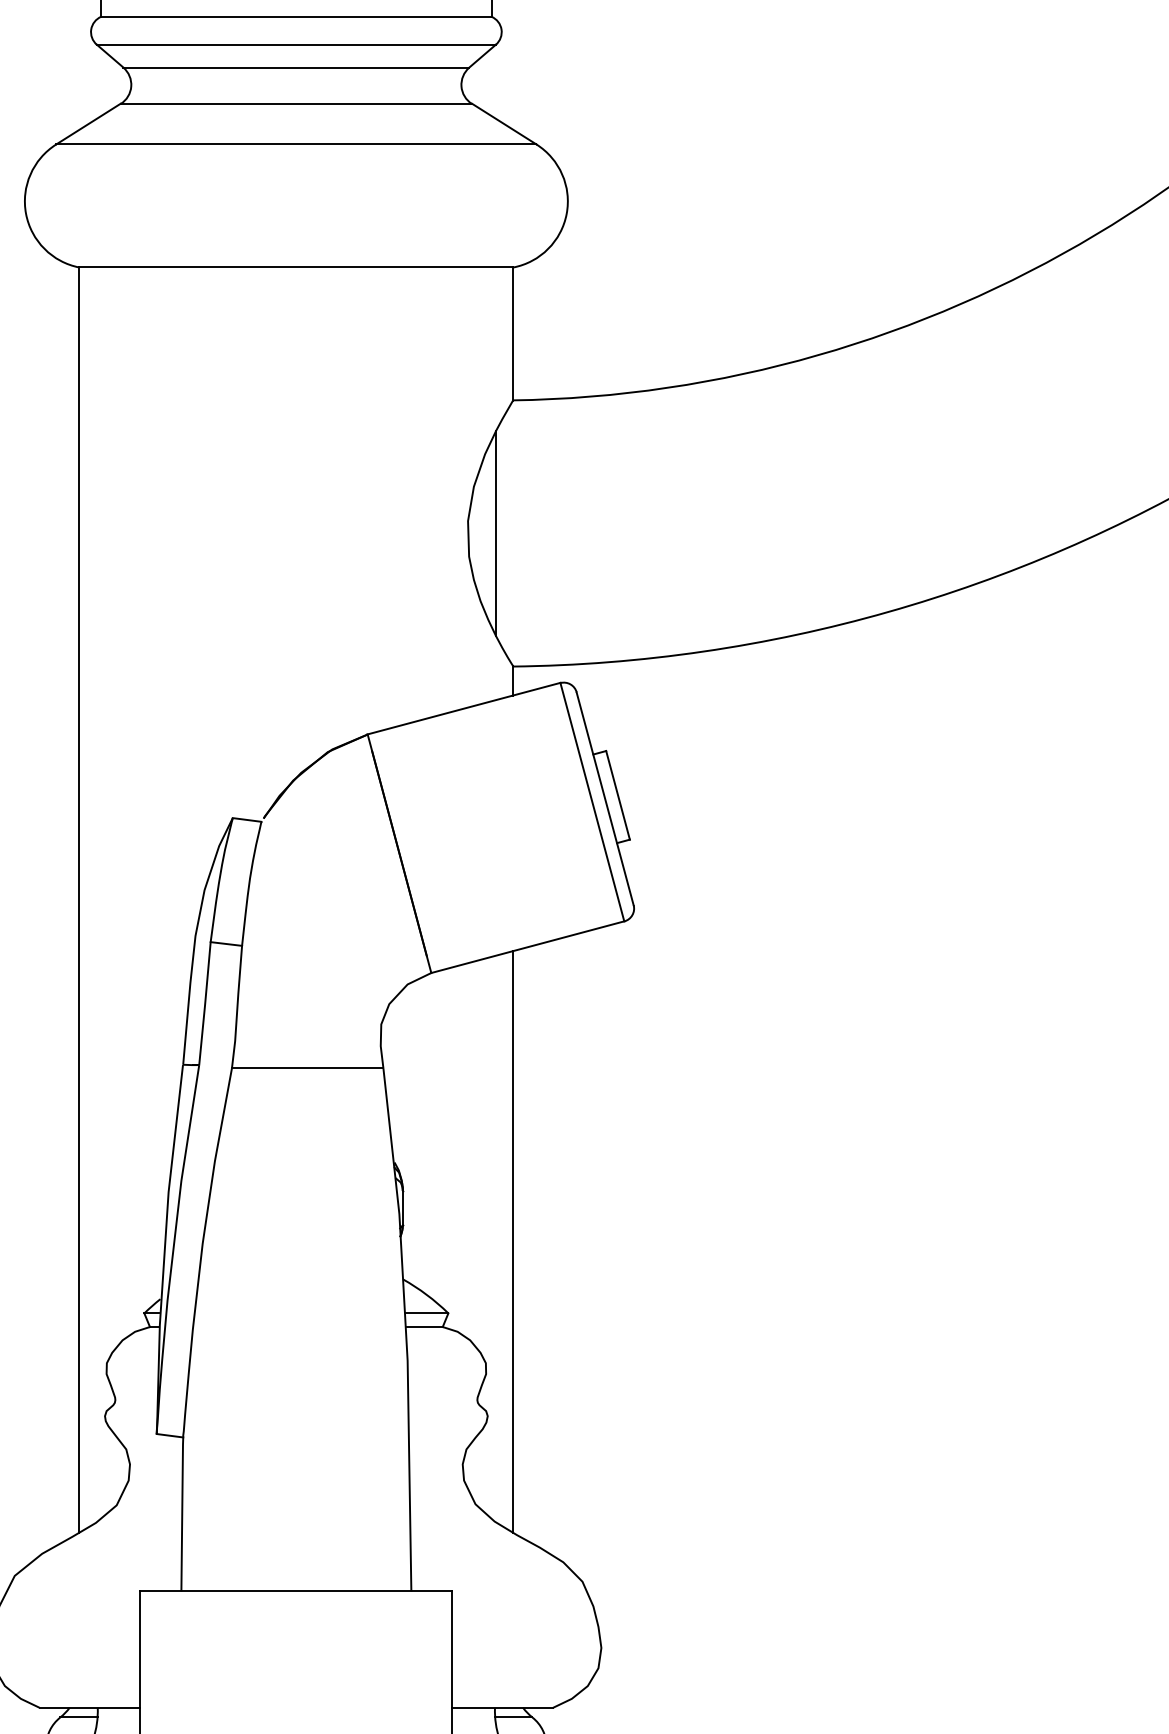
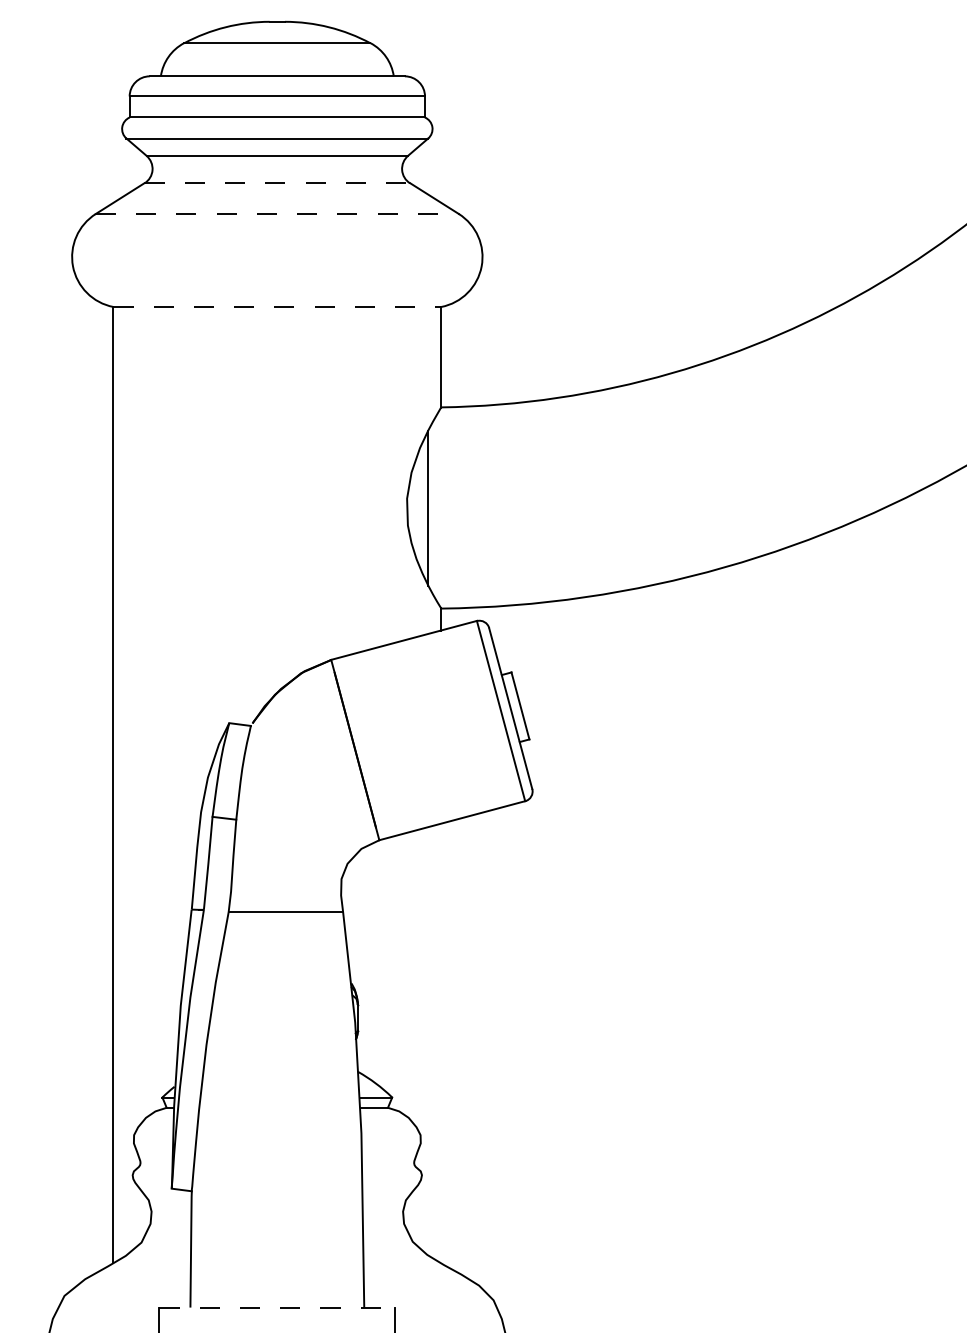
line: (296, 104) -> (277, 183), solid -> dashed
line: (296, 143) -> (277, 213), solid -> dashed
line: (296, 266) -> (277, 306), solid -> dashed
line: (513, 1241) -> (441, 1043), removed
line: (296, 1591) -> (277, 1307), solid -> dashed

